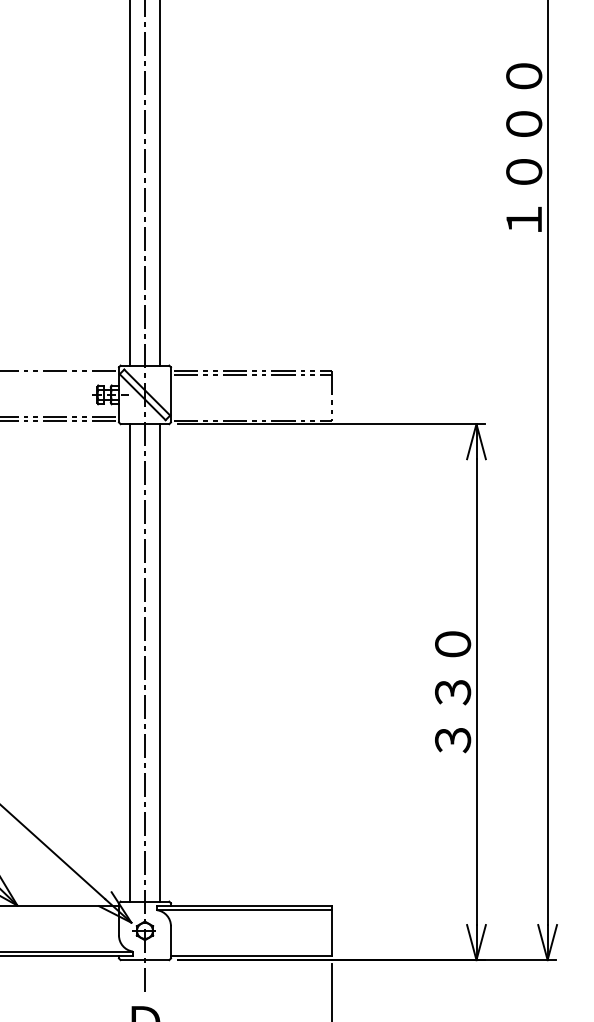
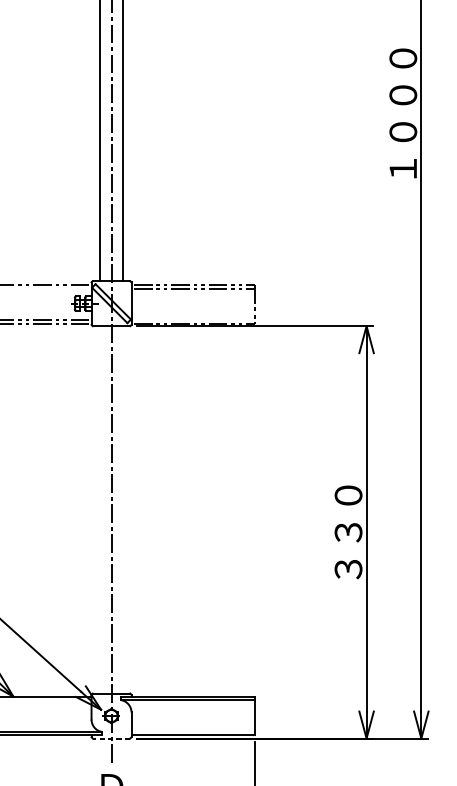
line: (130, 662) -> (100, 509), removed
line: (159, 662) -> (122, 509), removed
line: (144, 960) -> (111, 738), solid -> dashed

